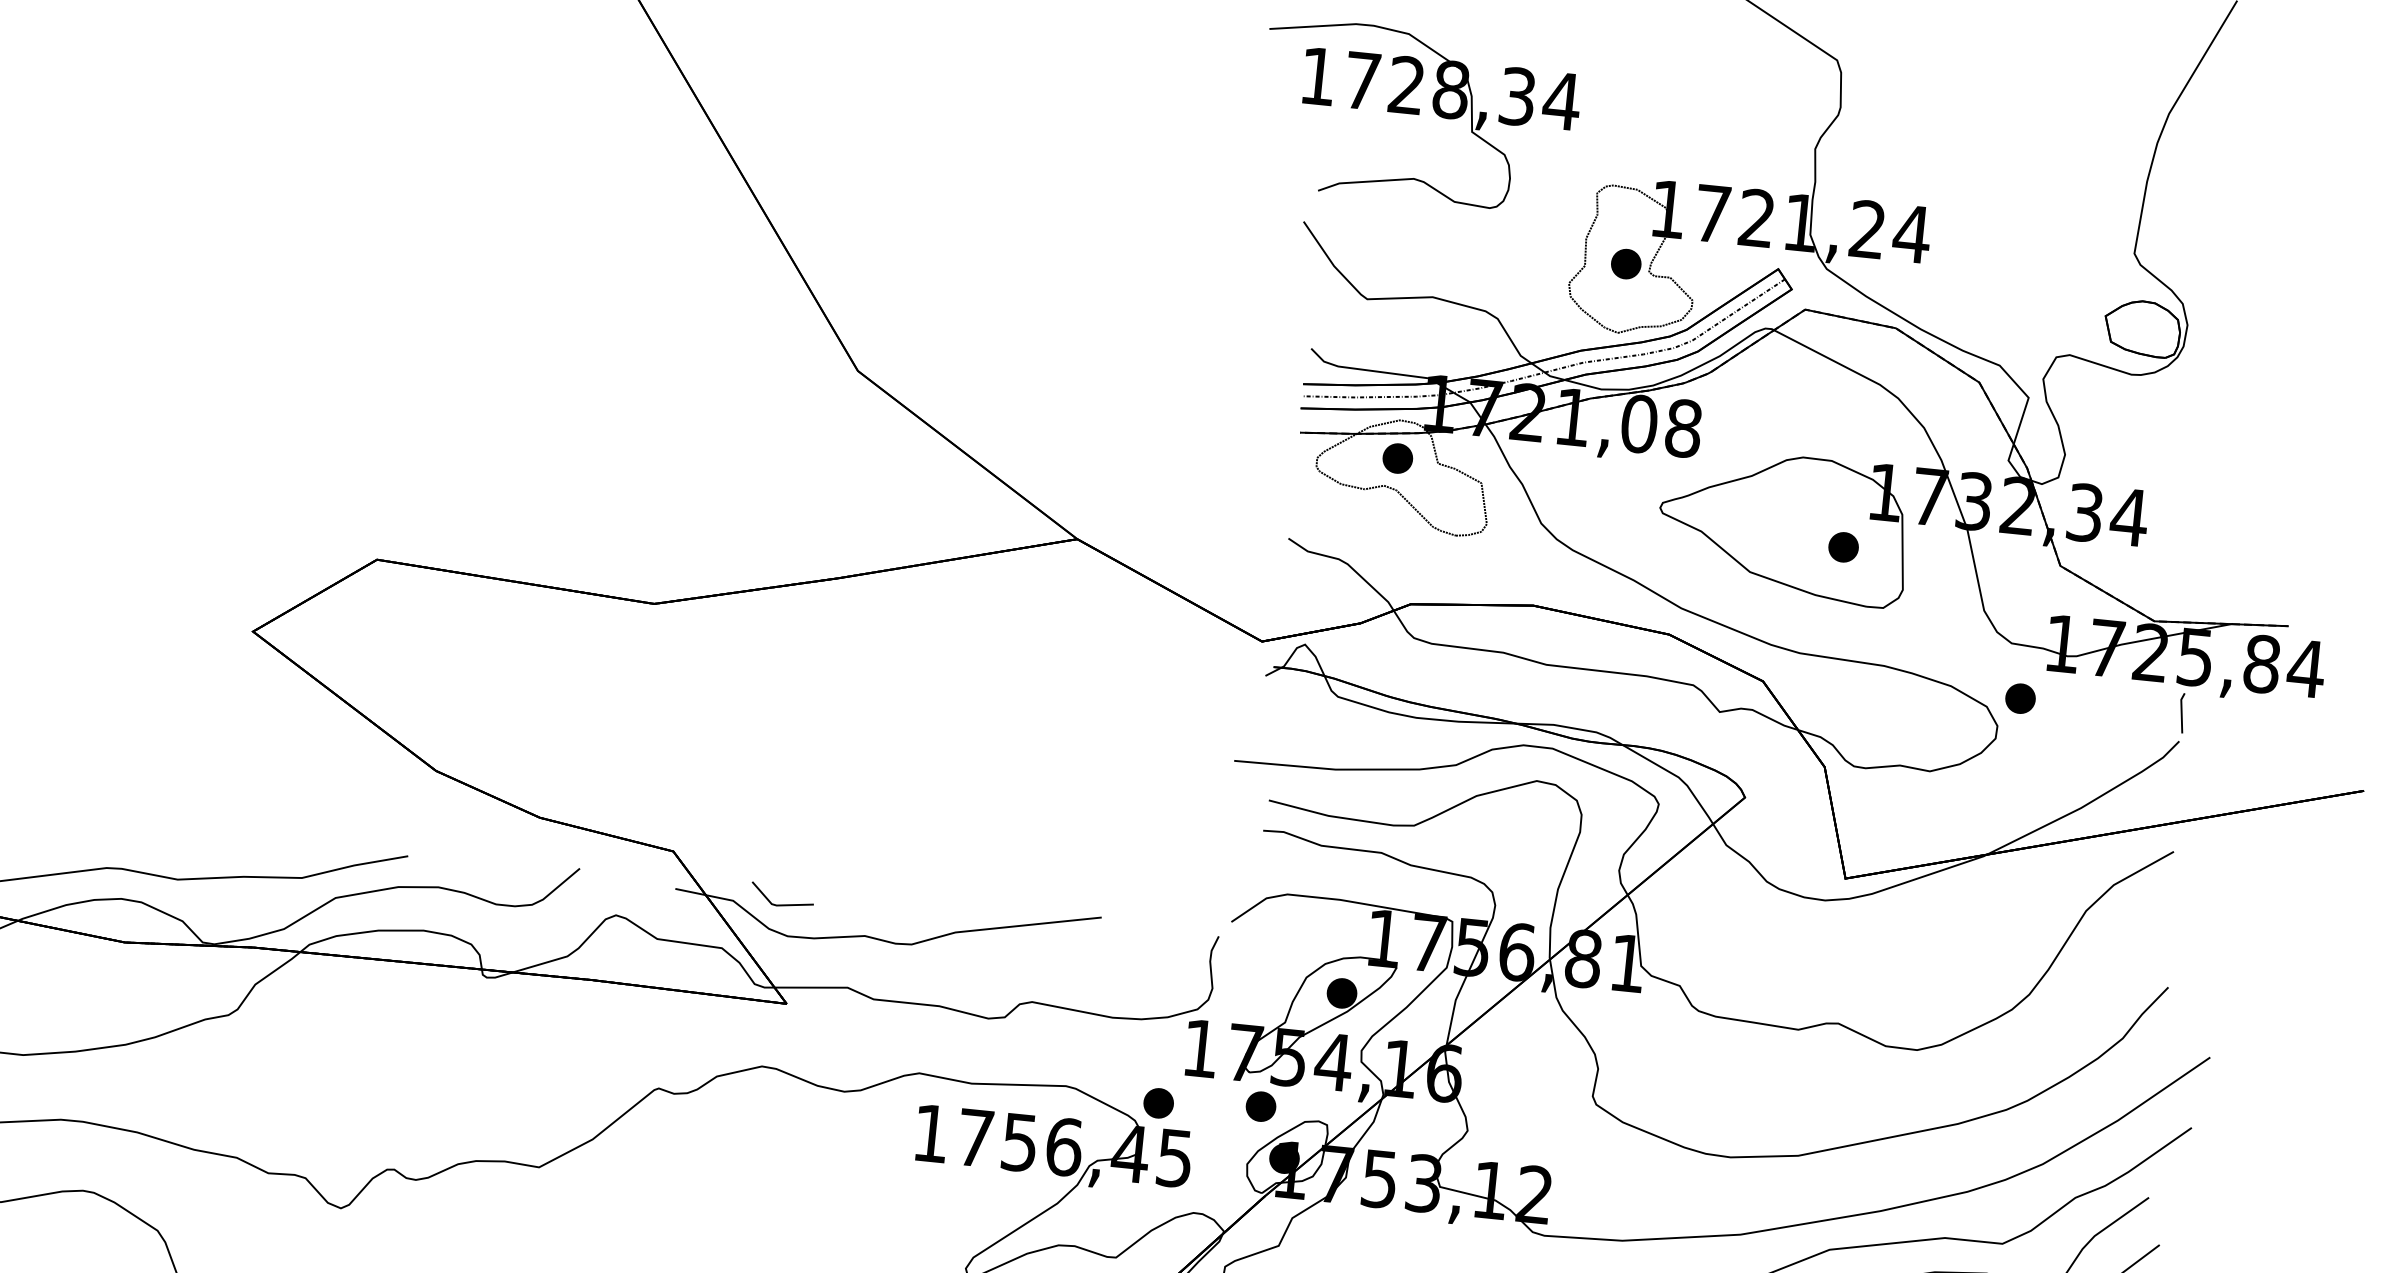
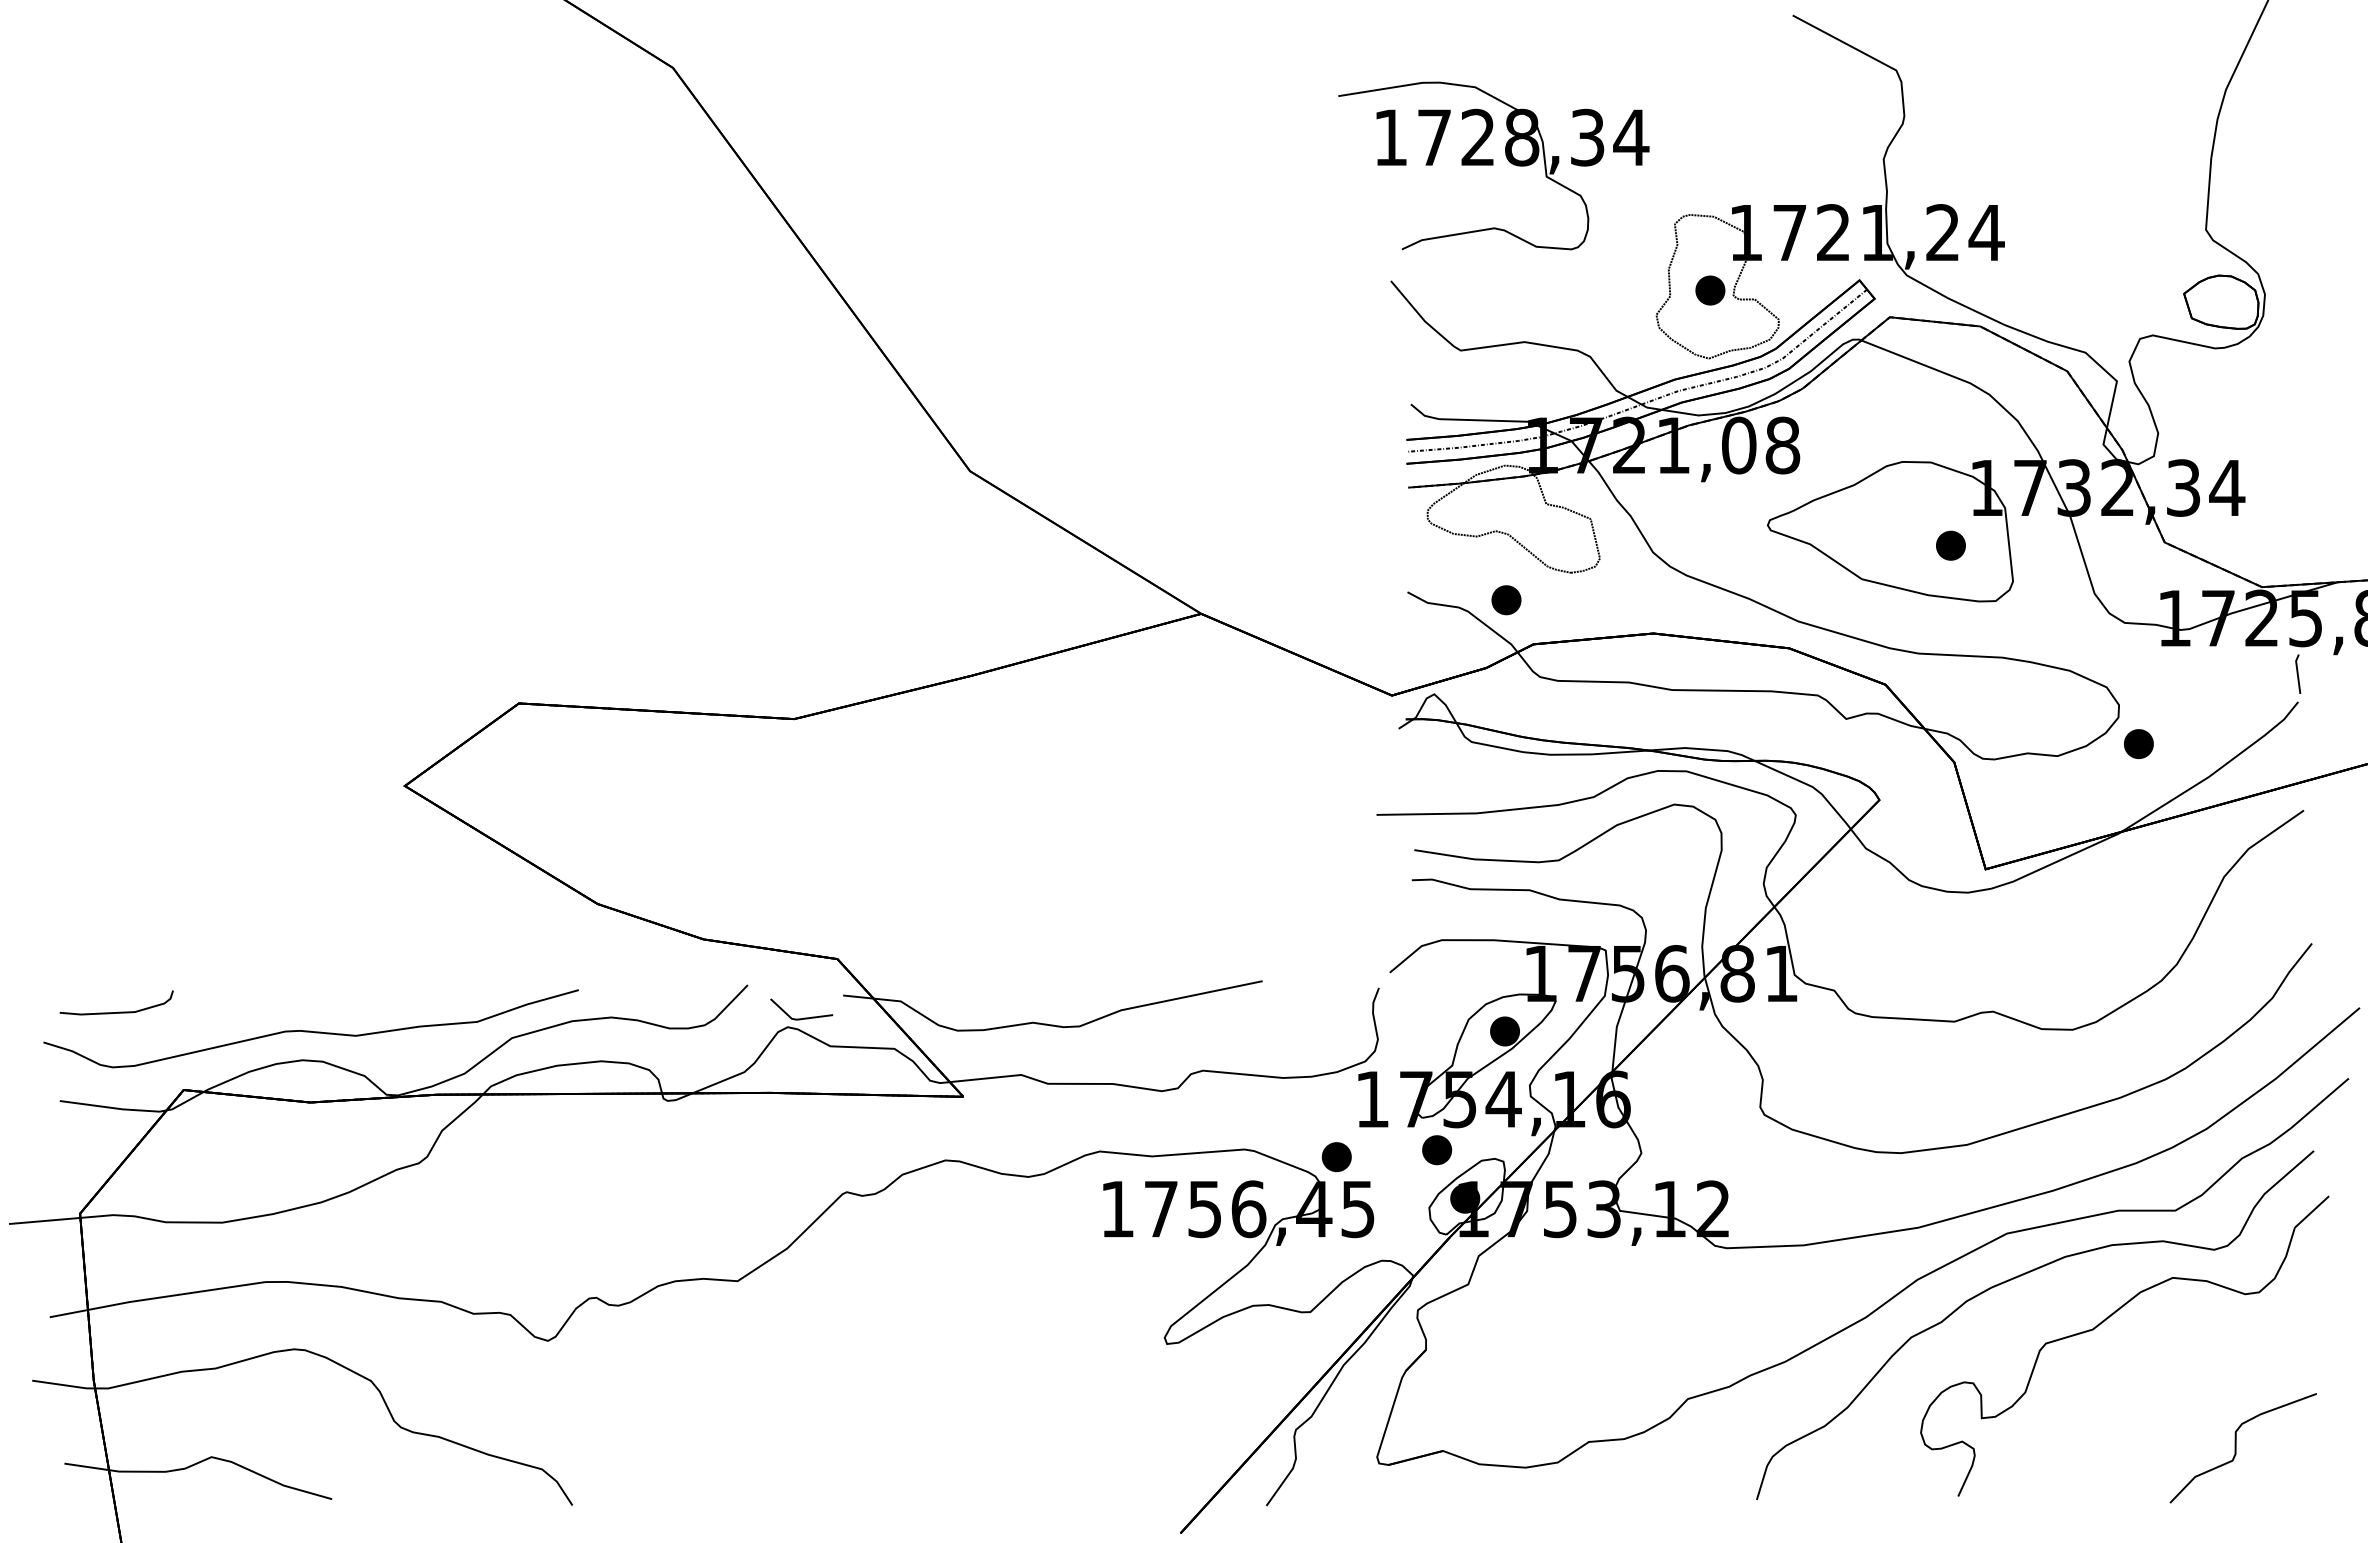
part: (1397, 458) -> (1506, 600), moved
part: (2020, 698) -> (2138, 743), moved
line: (784, 904) -> (804, 1017), moved

